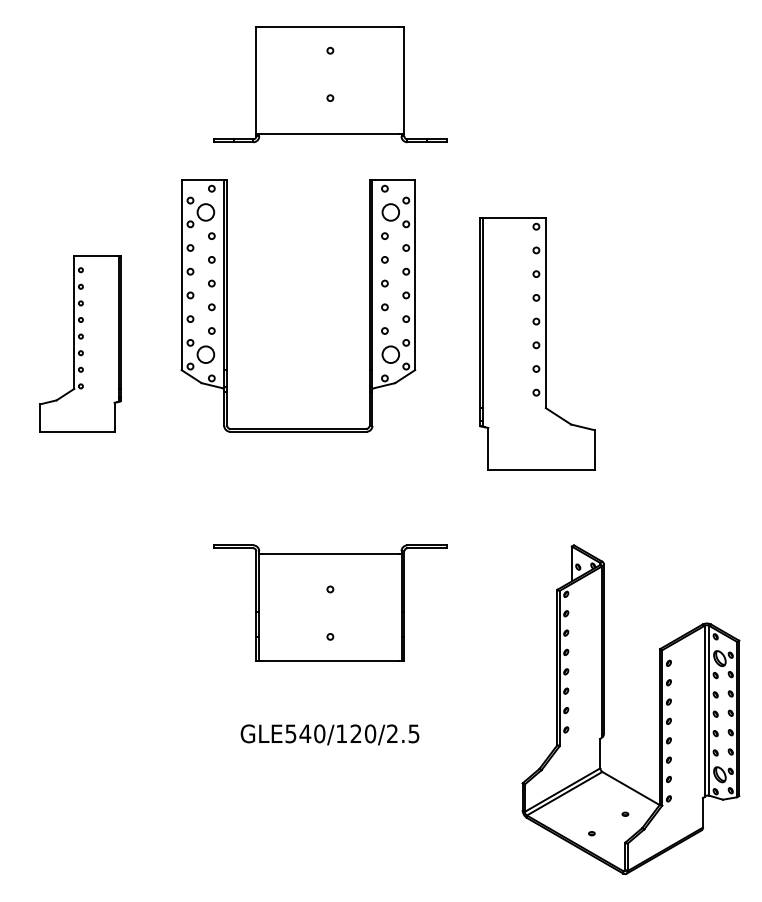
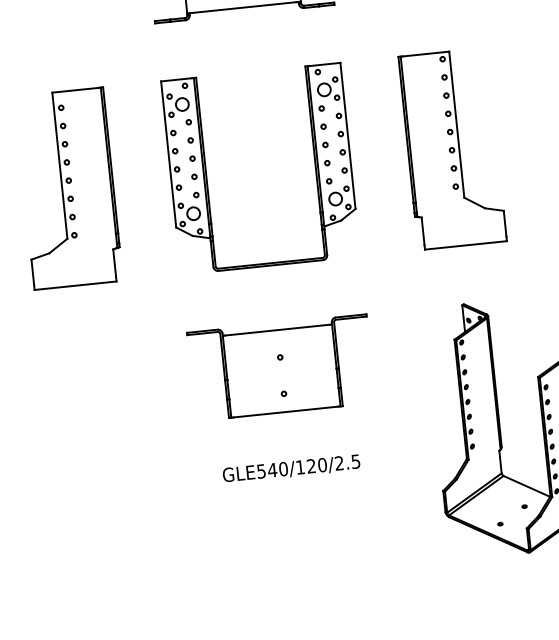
part: (227, 305) -> (206, 174), moved
part: (79, 343) -> (68, 188), size x1.43
part: (537, 343) -> (452, 148), moved

